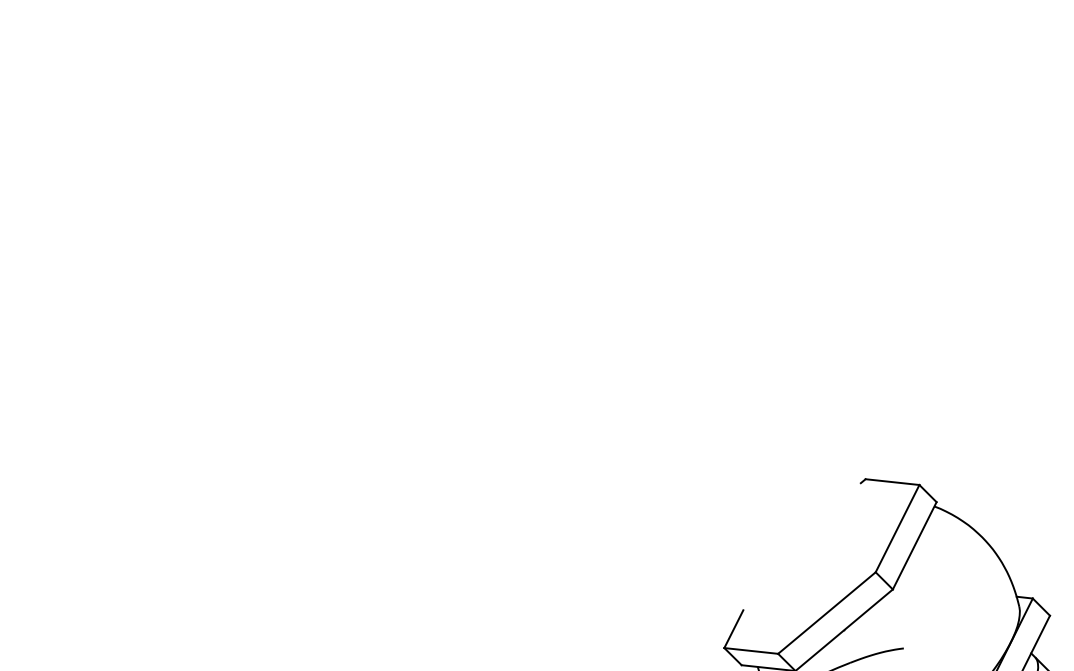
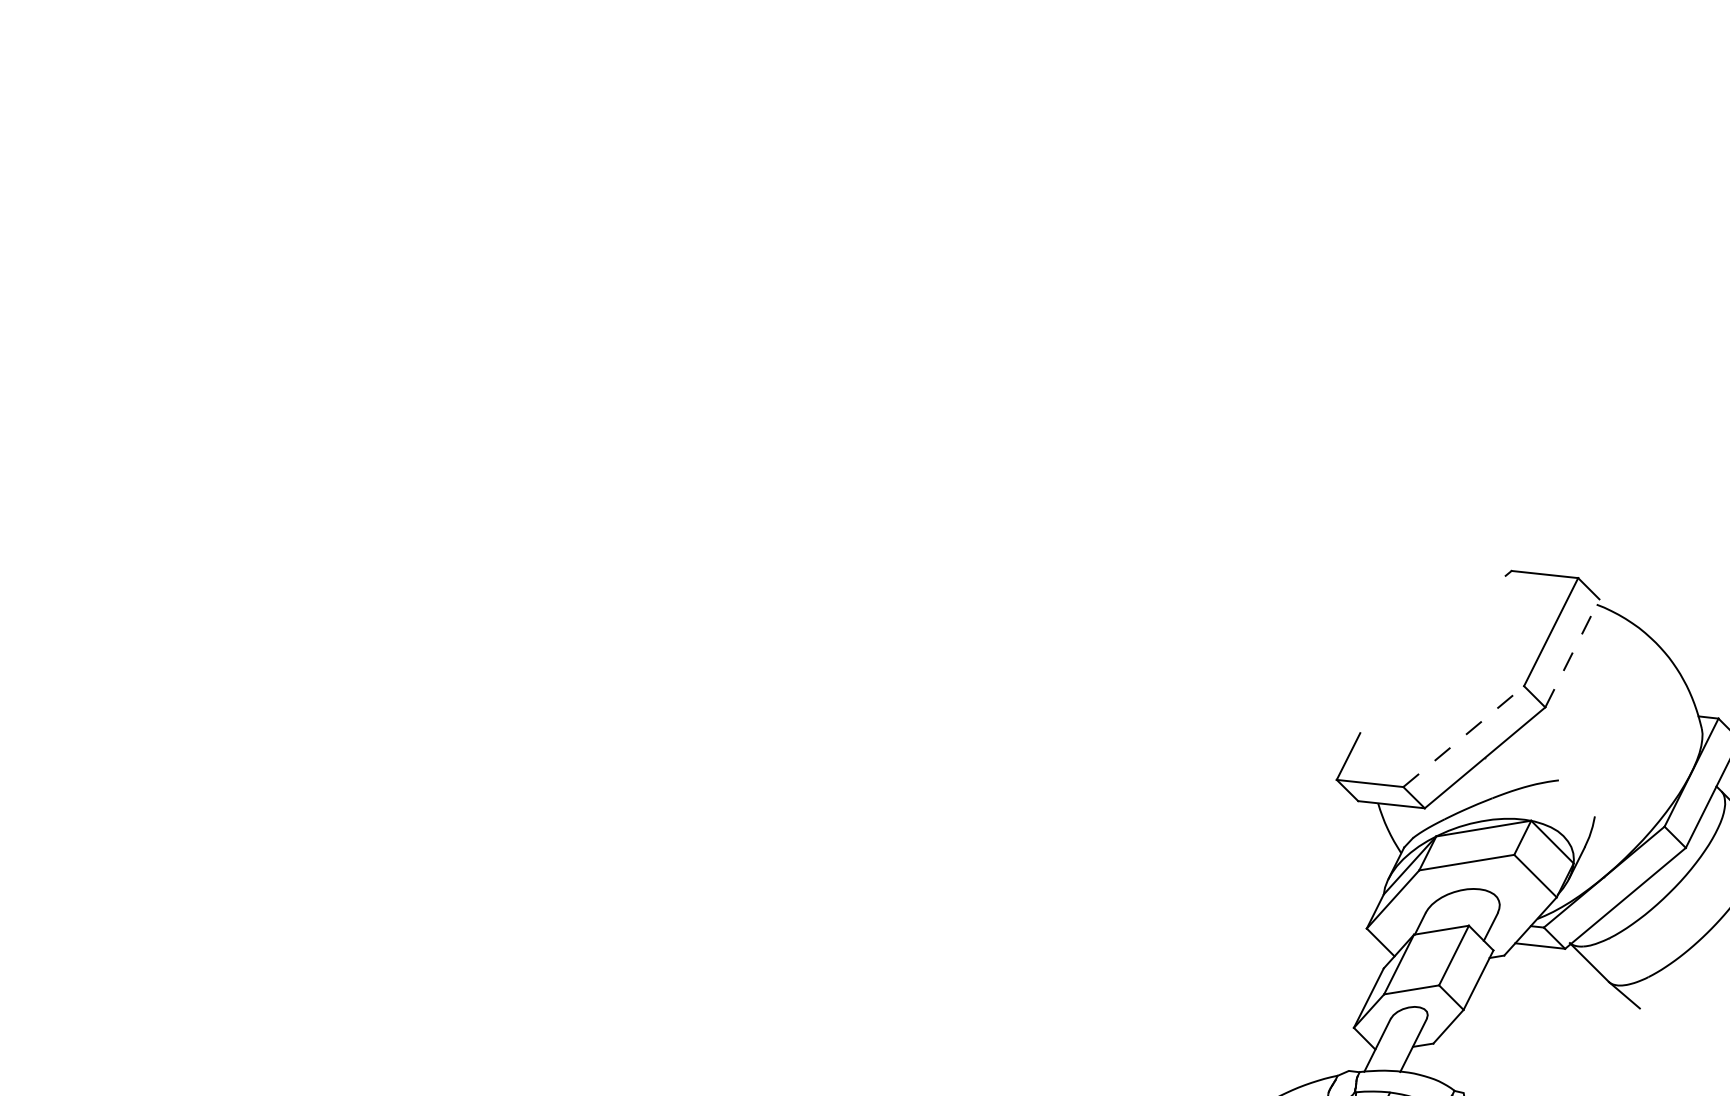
line: (914, 545) -> (1572, 652), solid -> dashed
line: (826, 612) -> (1463, 736), solid -> dashed

